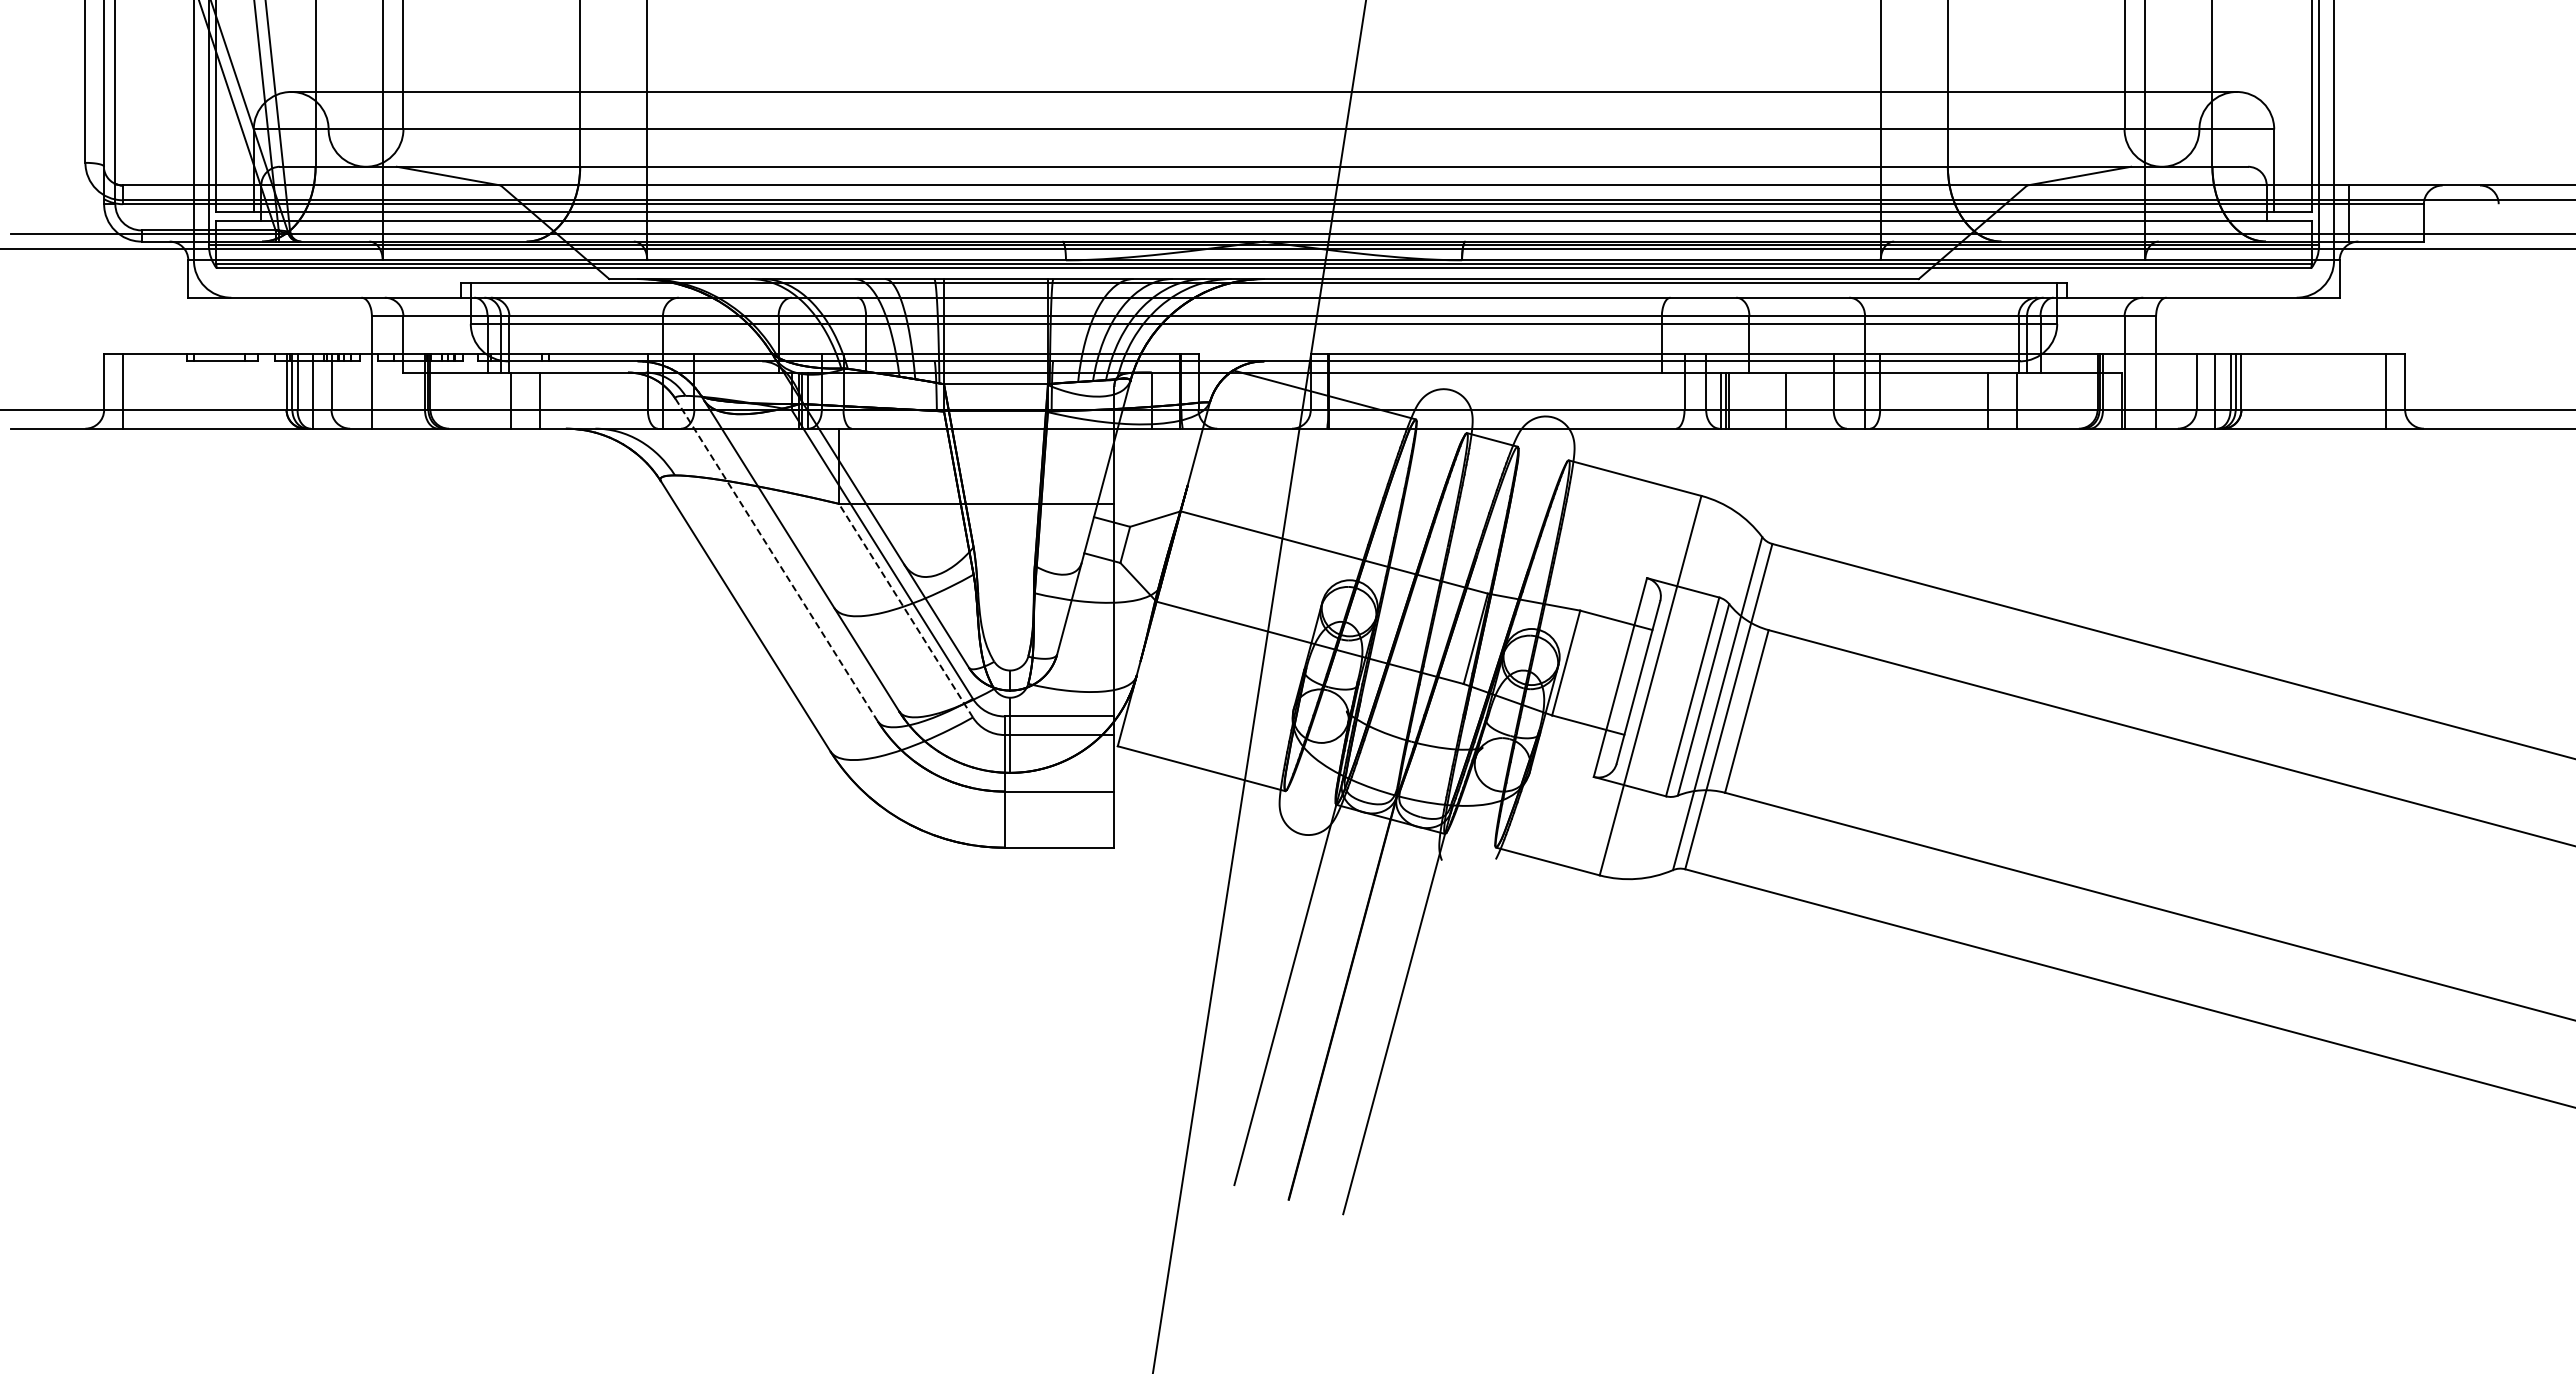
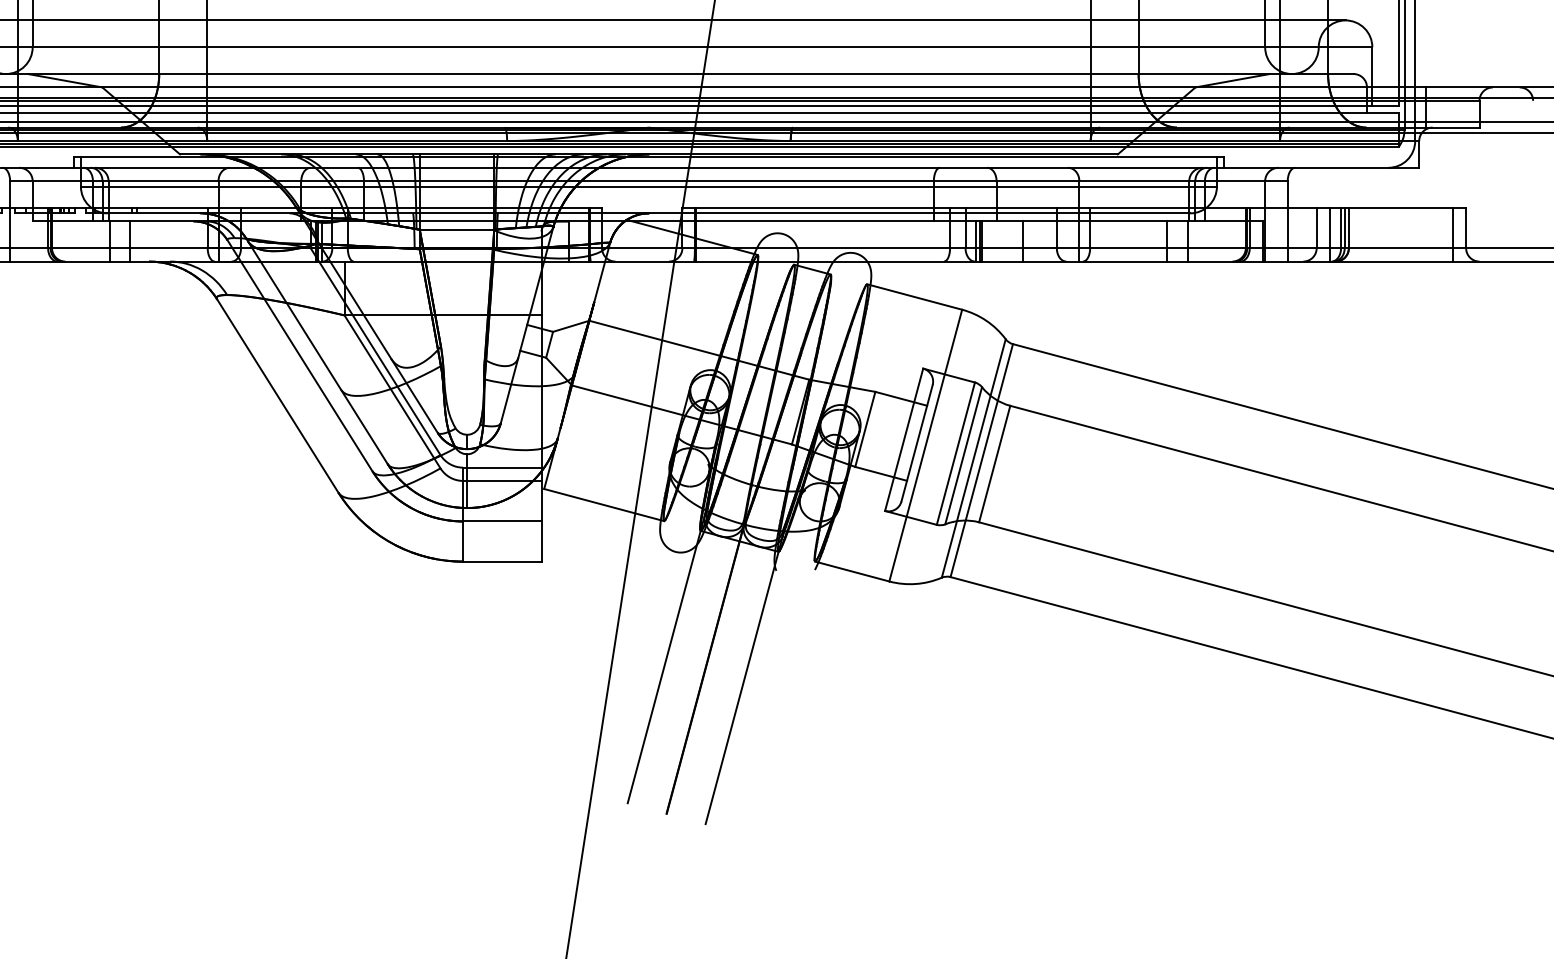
line: (776, 559) -> (299, 355), dashed -> solid
line: (905, 610) -> (392, 391), dashed -> solid

